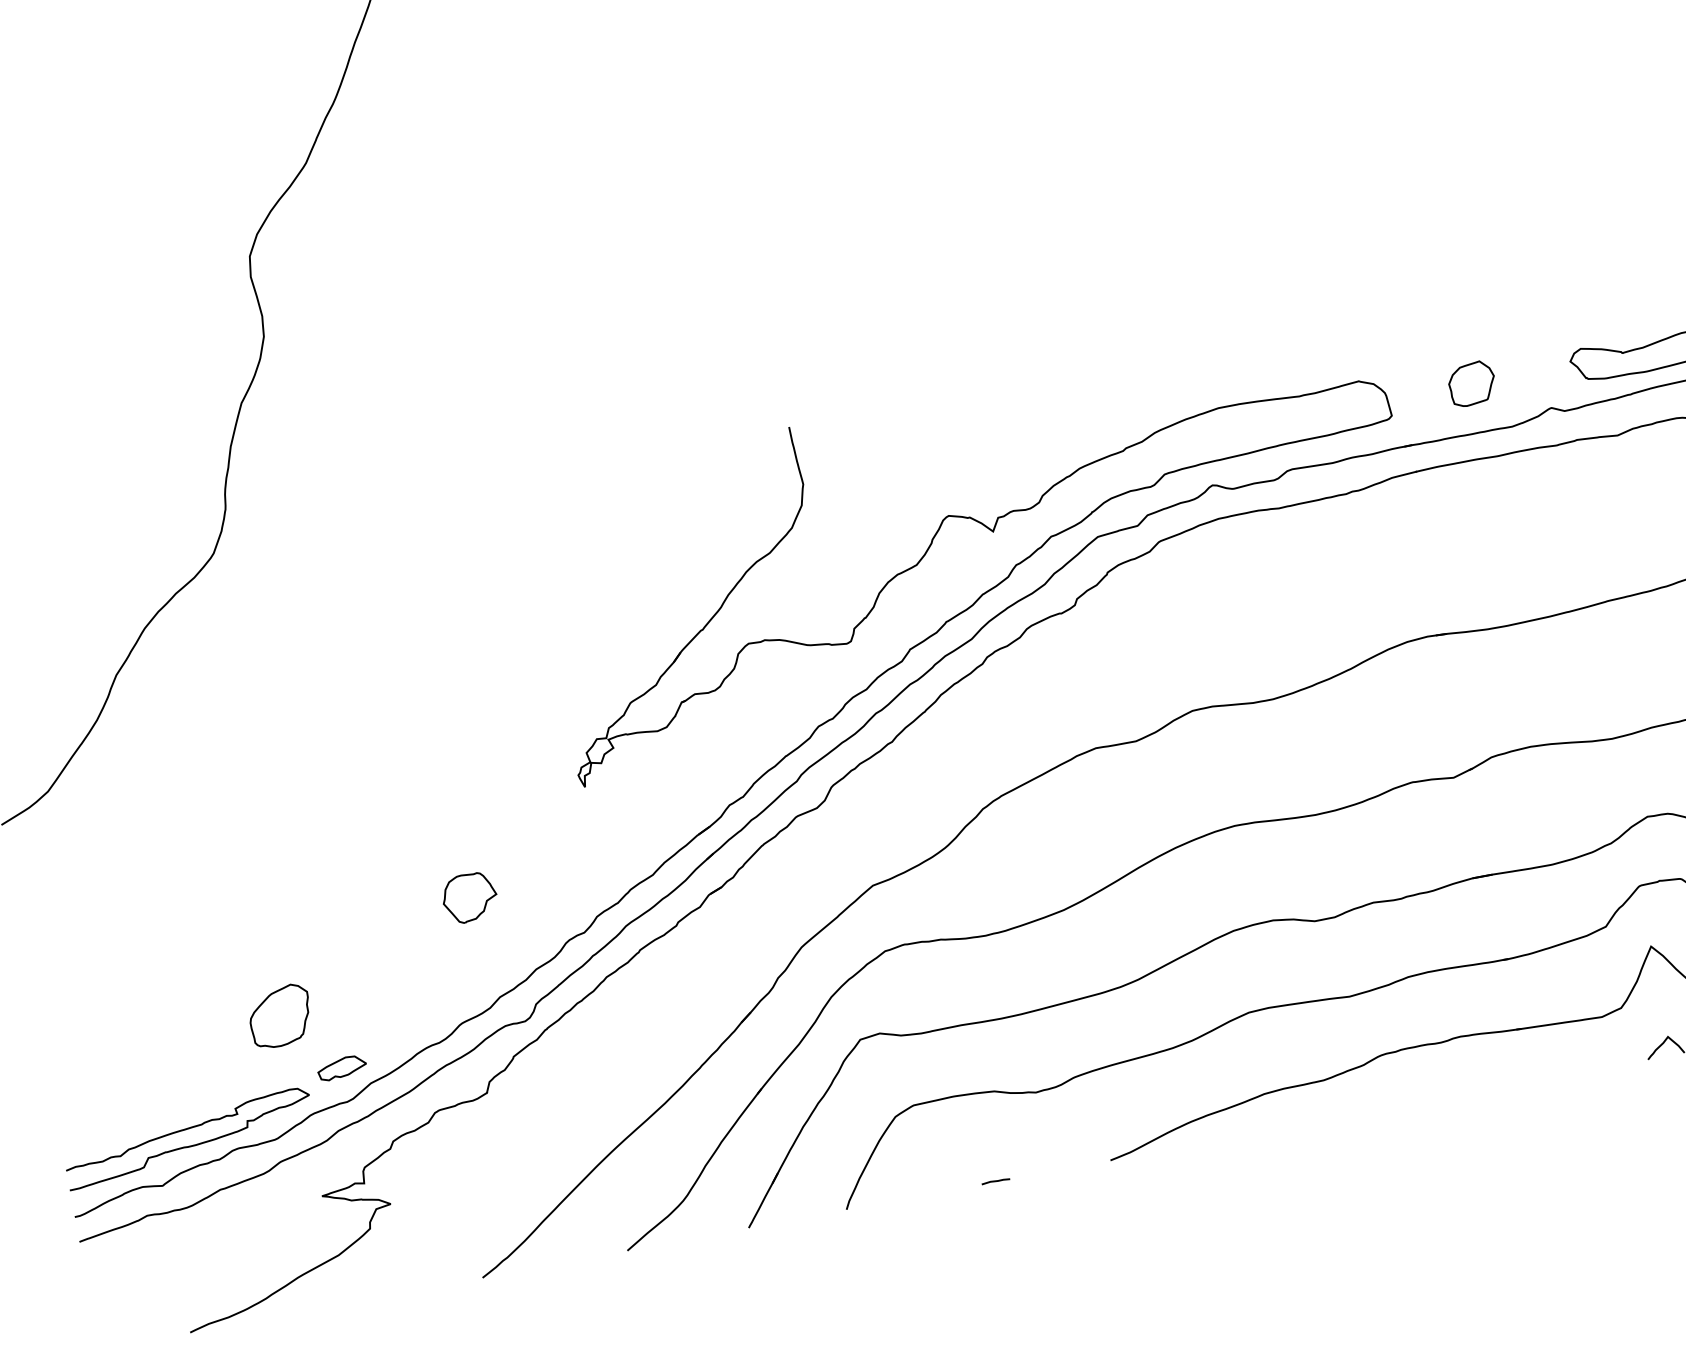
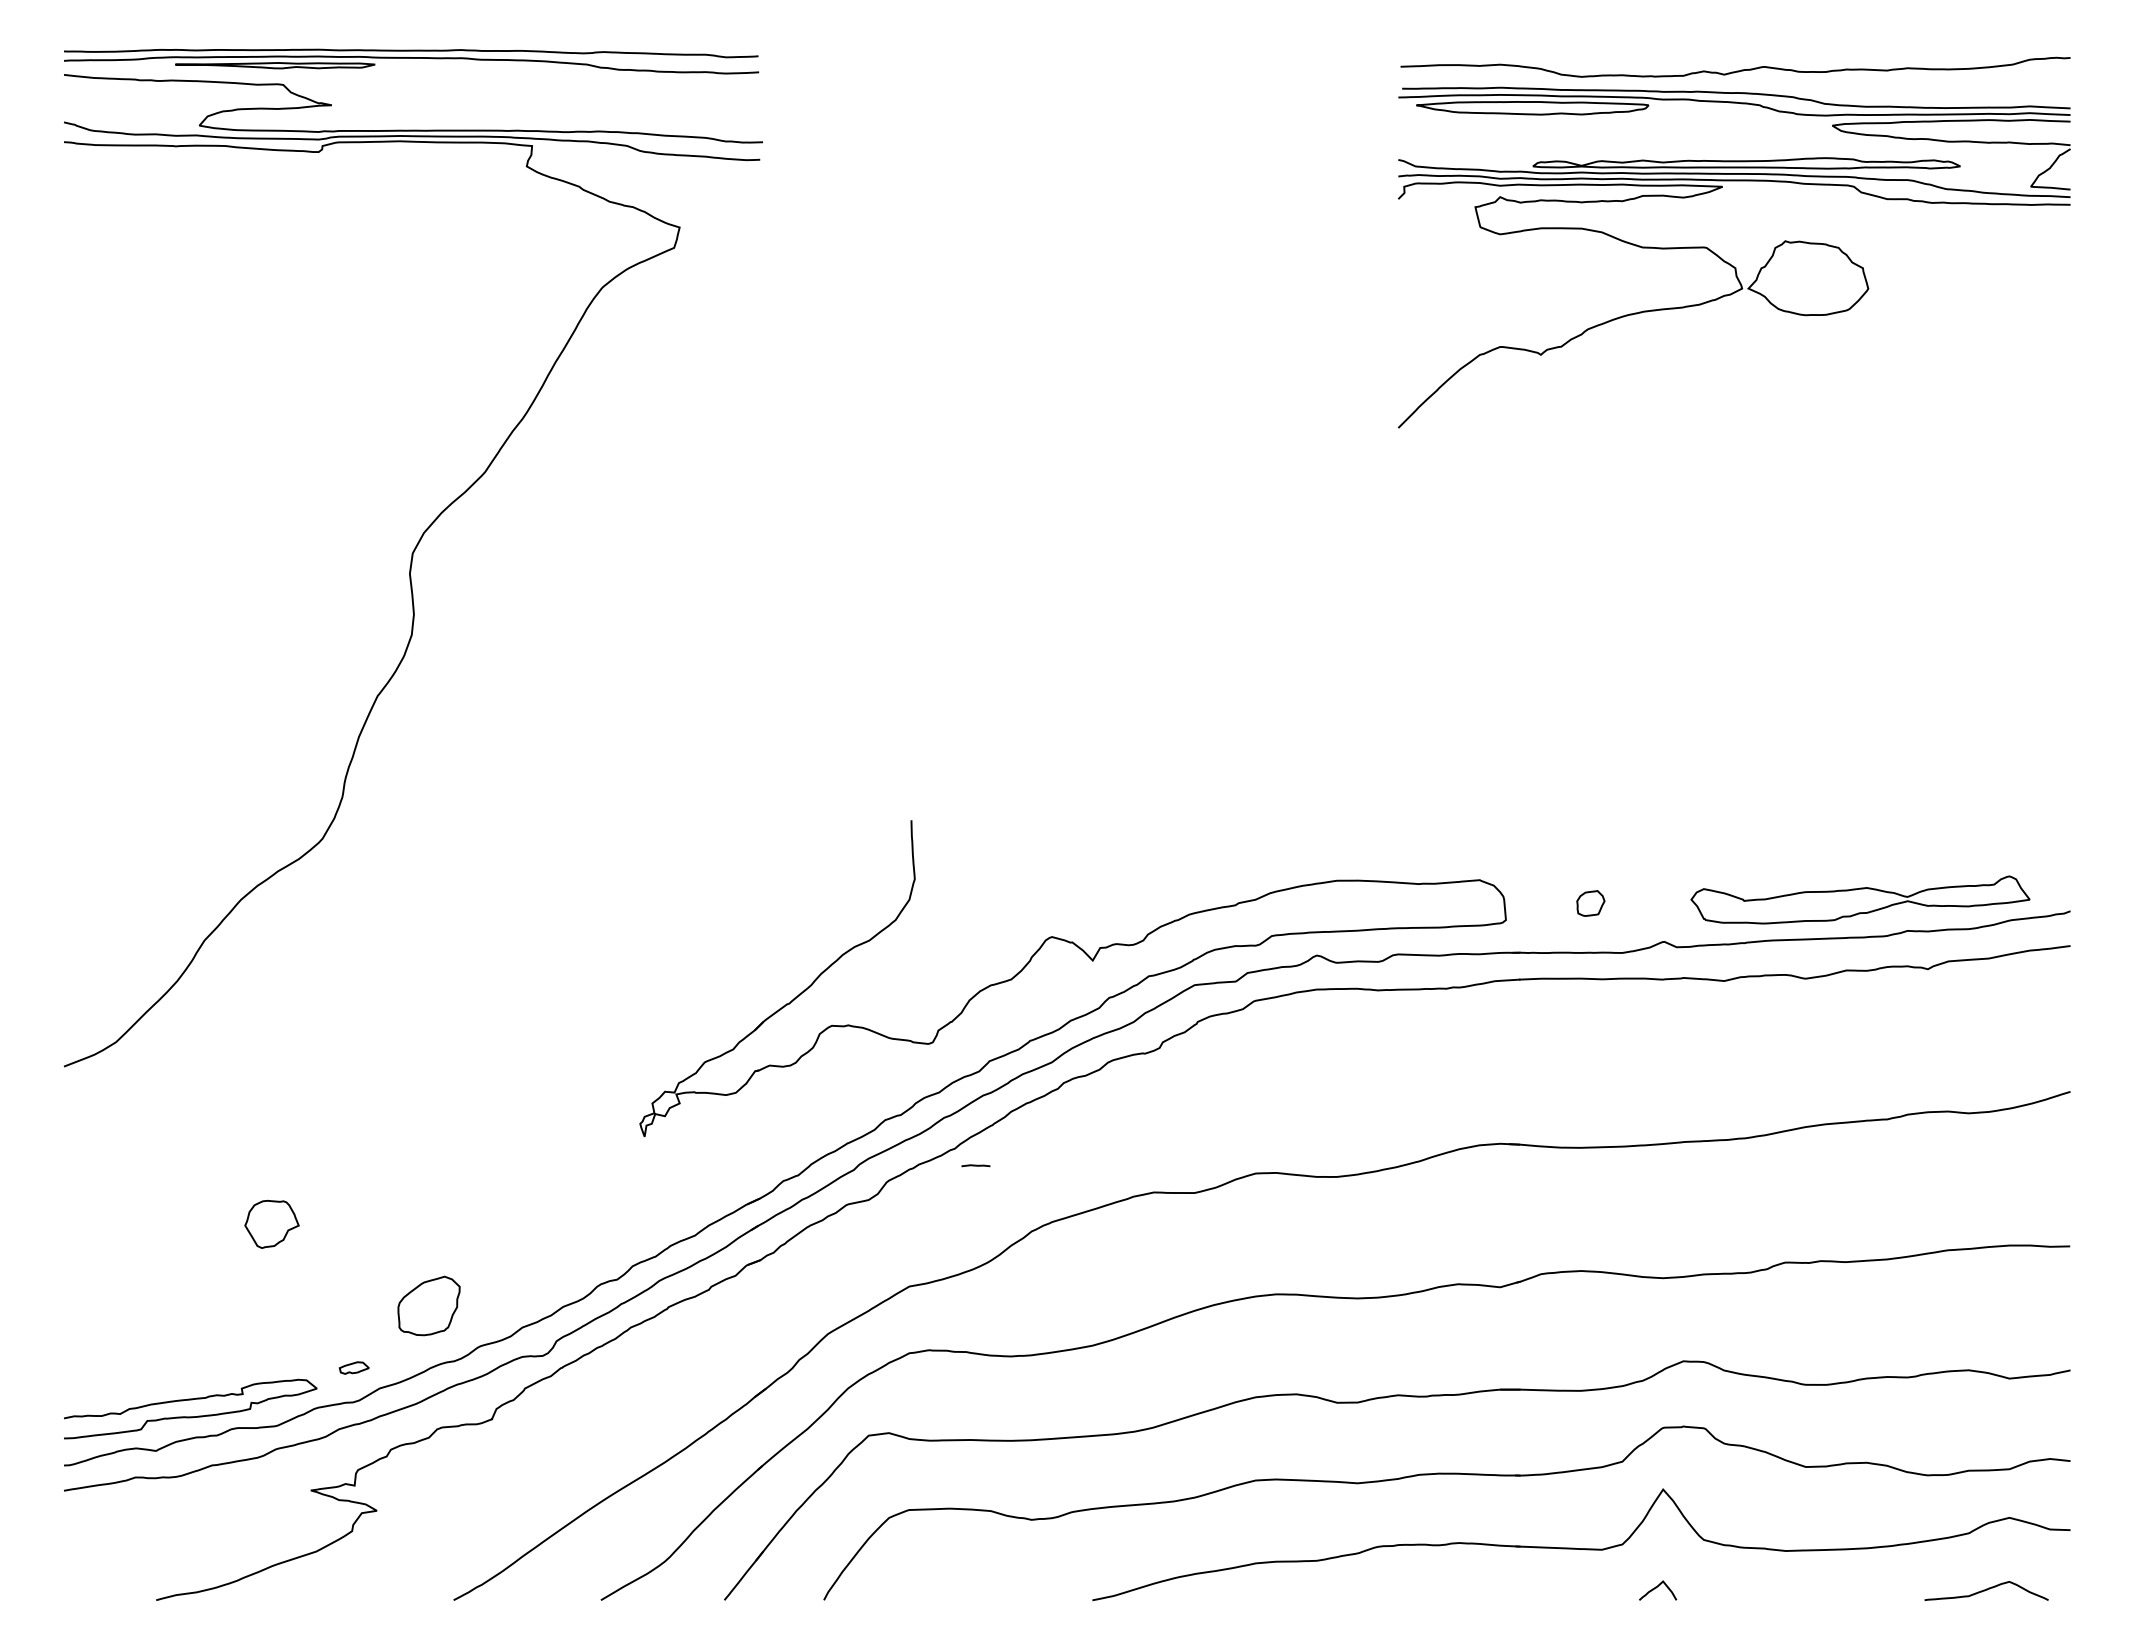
part: (1471, 383) -> (1590, 903), size x0.6
part: (469, 897) -> (271, 1223), moved
part: (279, 1015) -> (428, 1305), moved
part: (342, 1067) -> (354, 1367), size x0.6
line: (995, 1181) -> (975, 1165), moved

